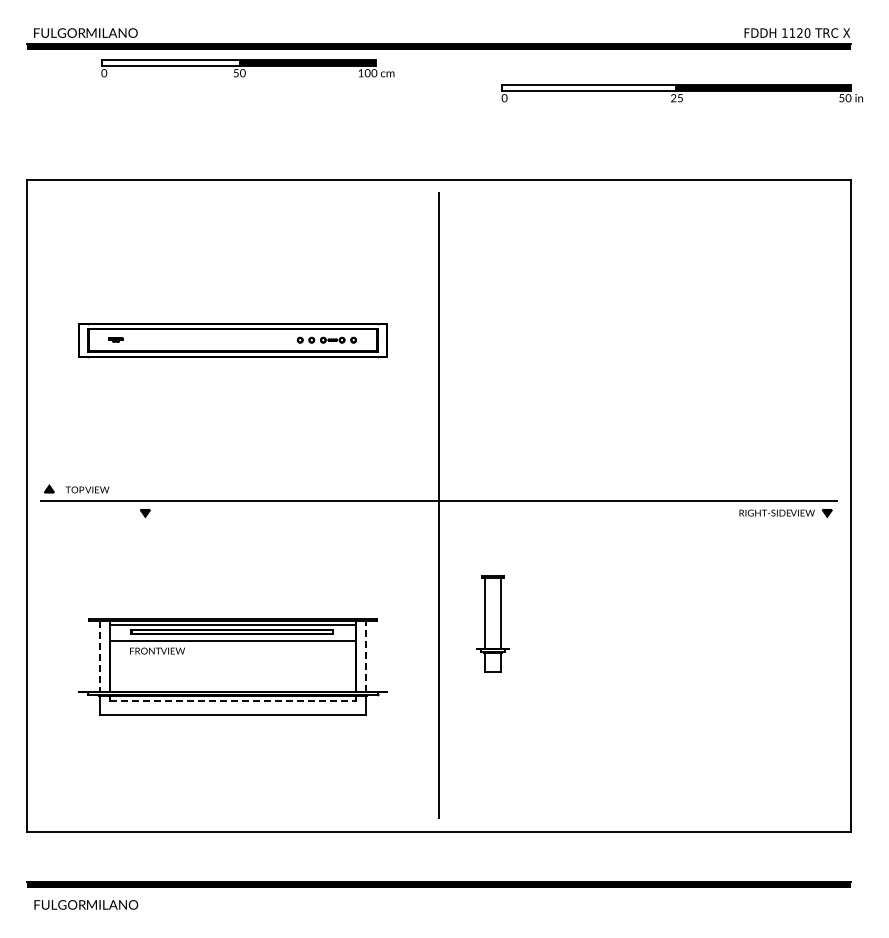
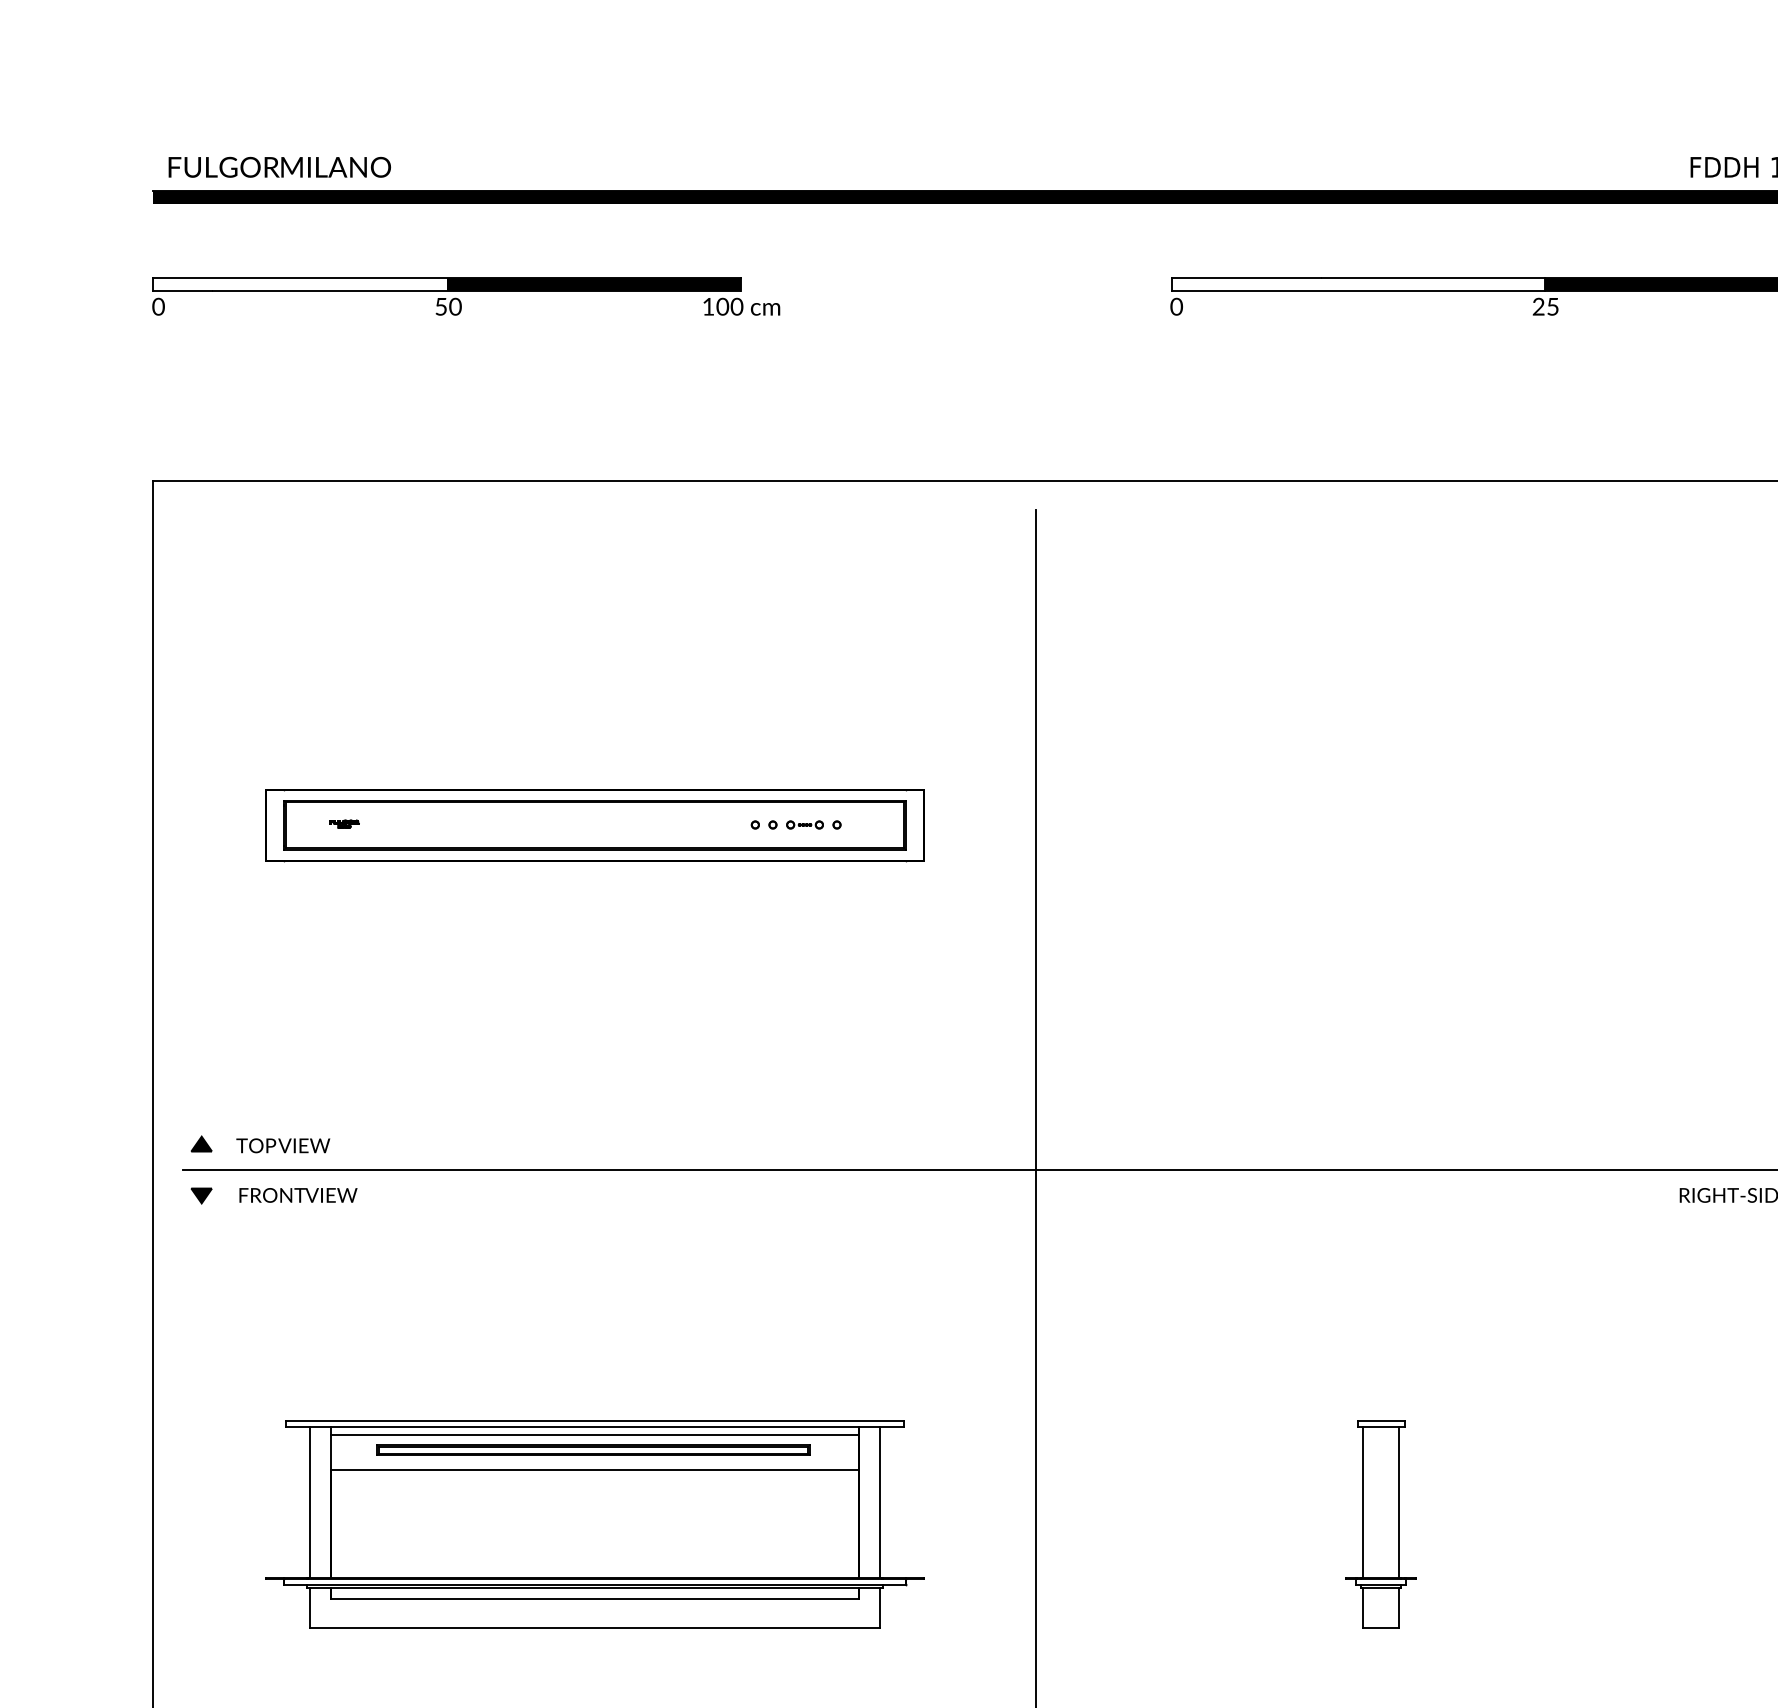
part: (247, 68) -> (465, 296), moved
part: (326, 339) -> (795, 823), size x0.71
part: (145, 513) -> (201, 1196), moved
part: (492, 623) -> (1379, 1523), moved
text: (157, 650) -> (298, 1194), moved
line: (366, 655) -> (880, 1500), dashed -> solid
line: (99, 656) -> (309, 1502), dashed -> solid
line: (233, 701) -> (596, 1598), dashed -> solid

